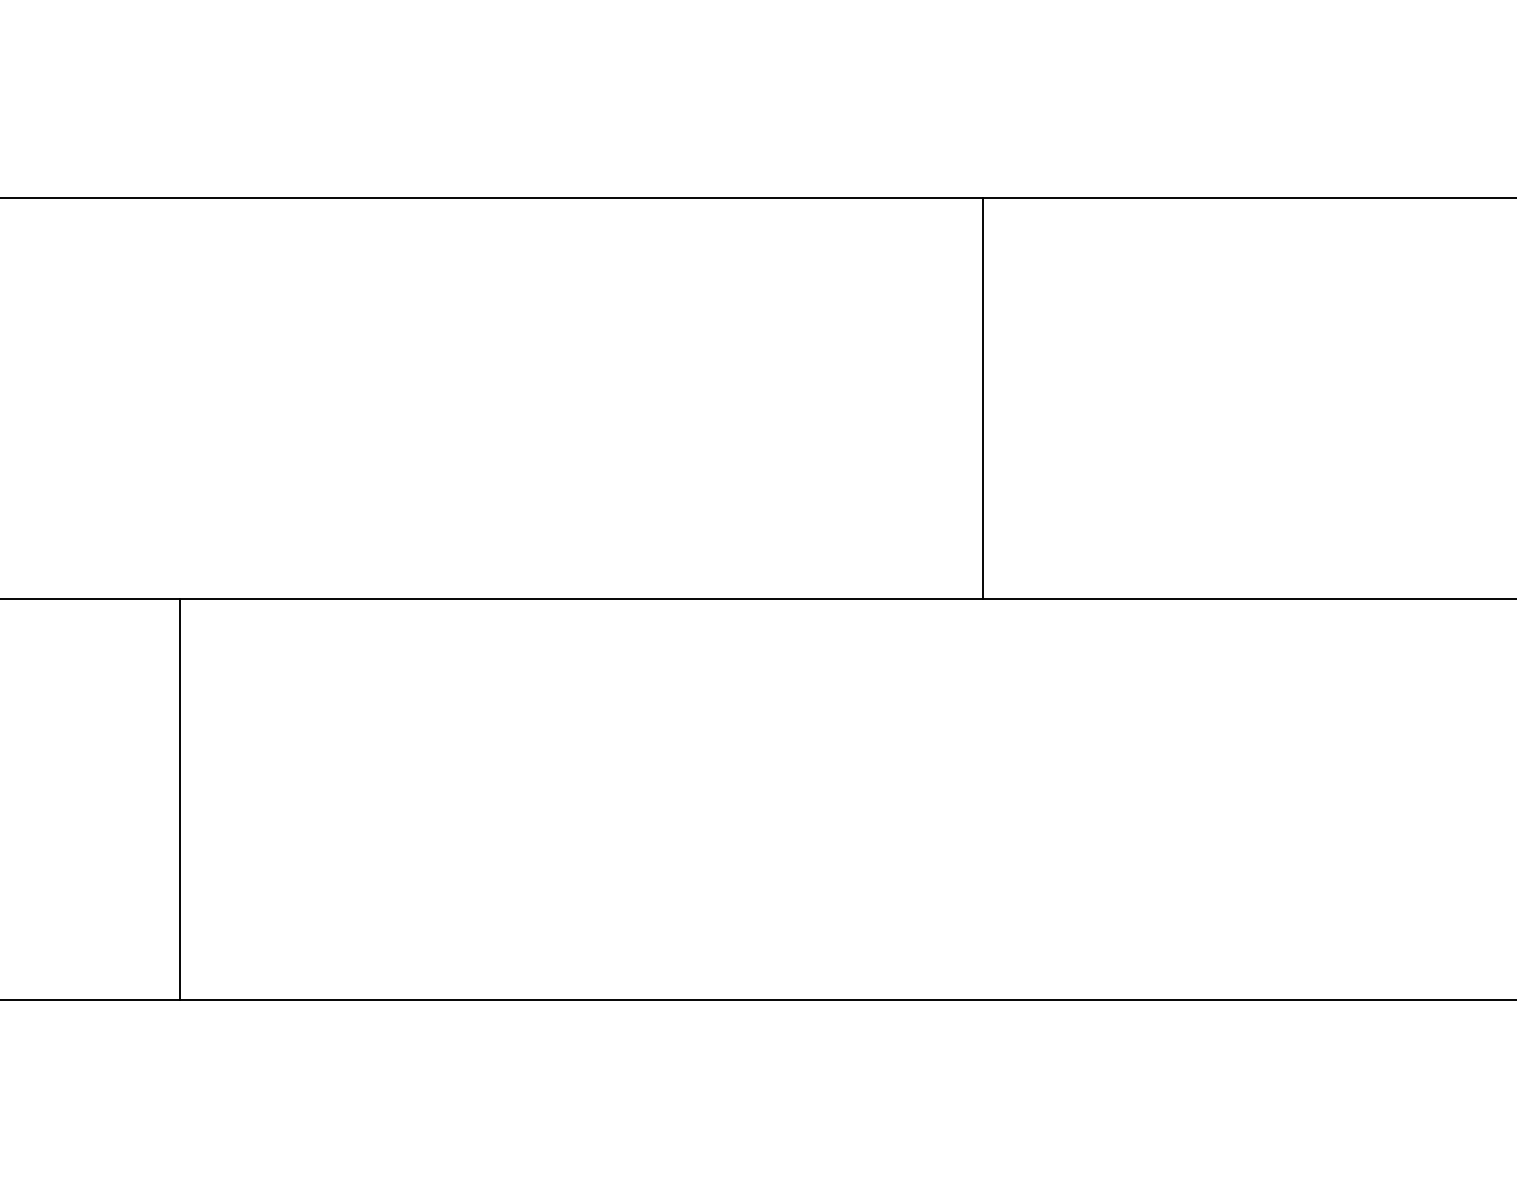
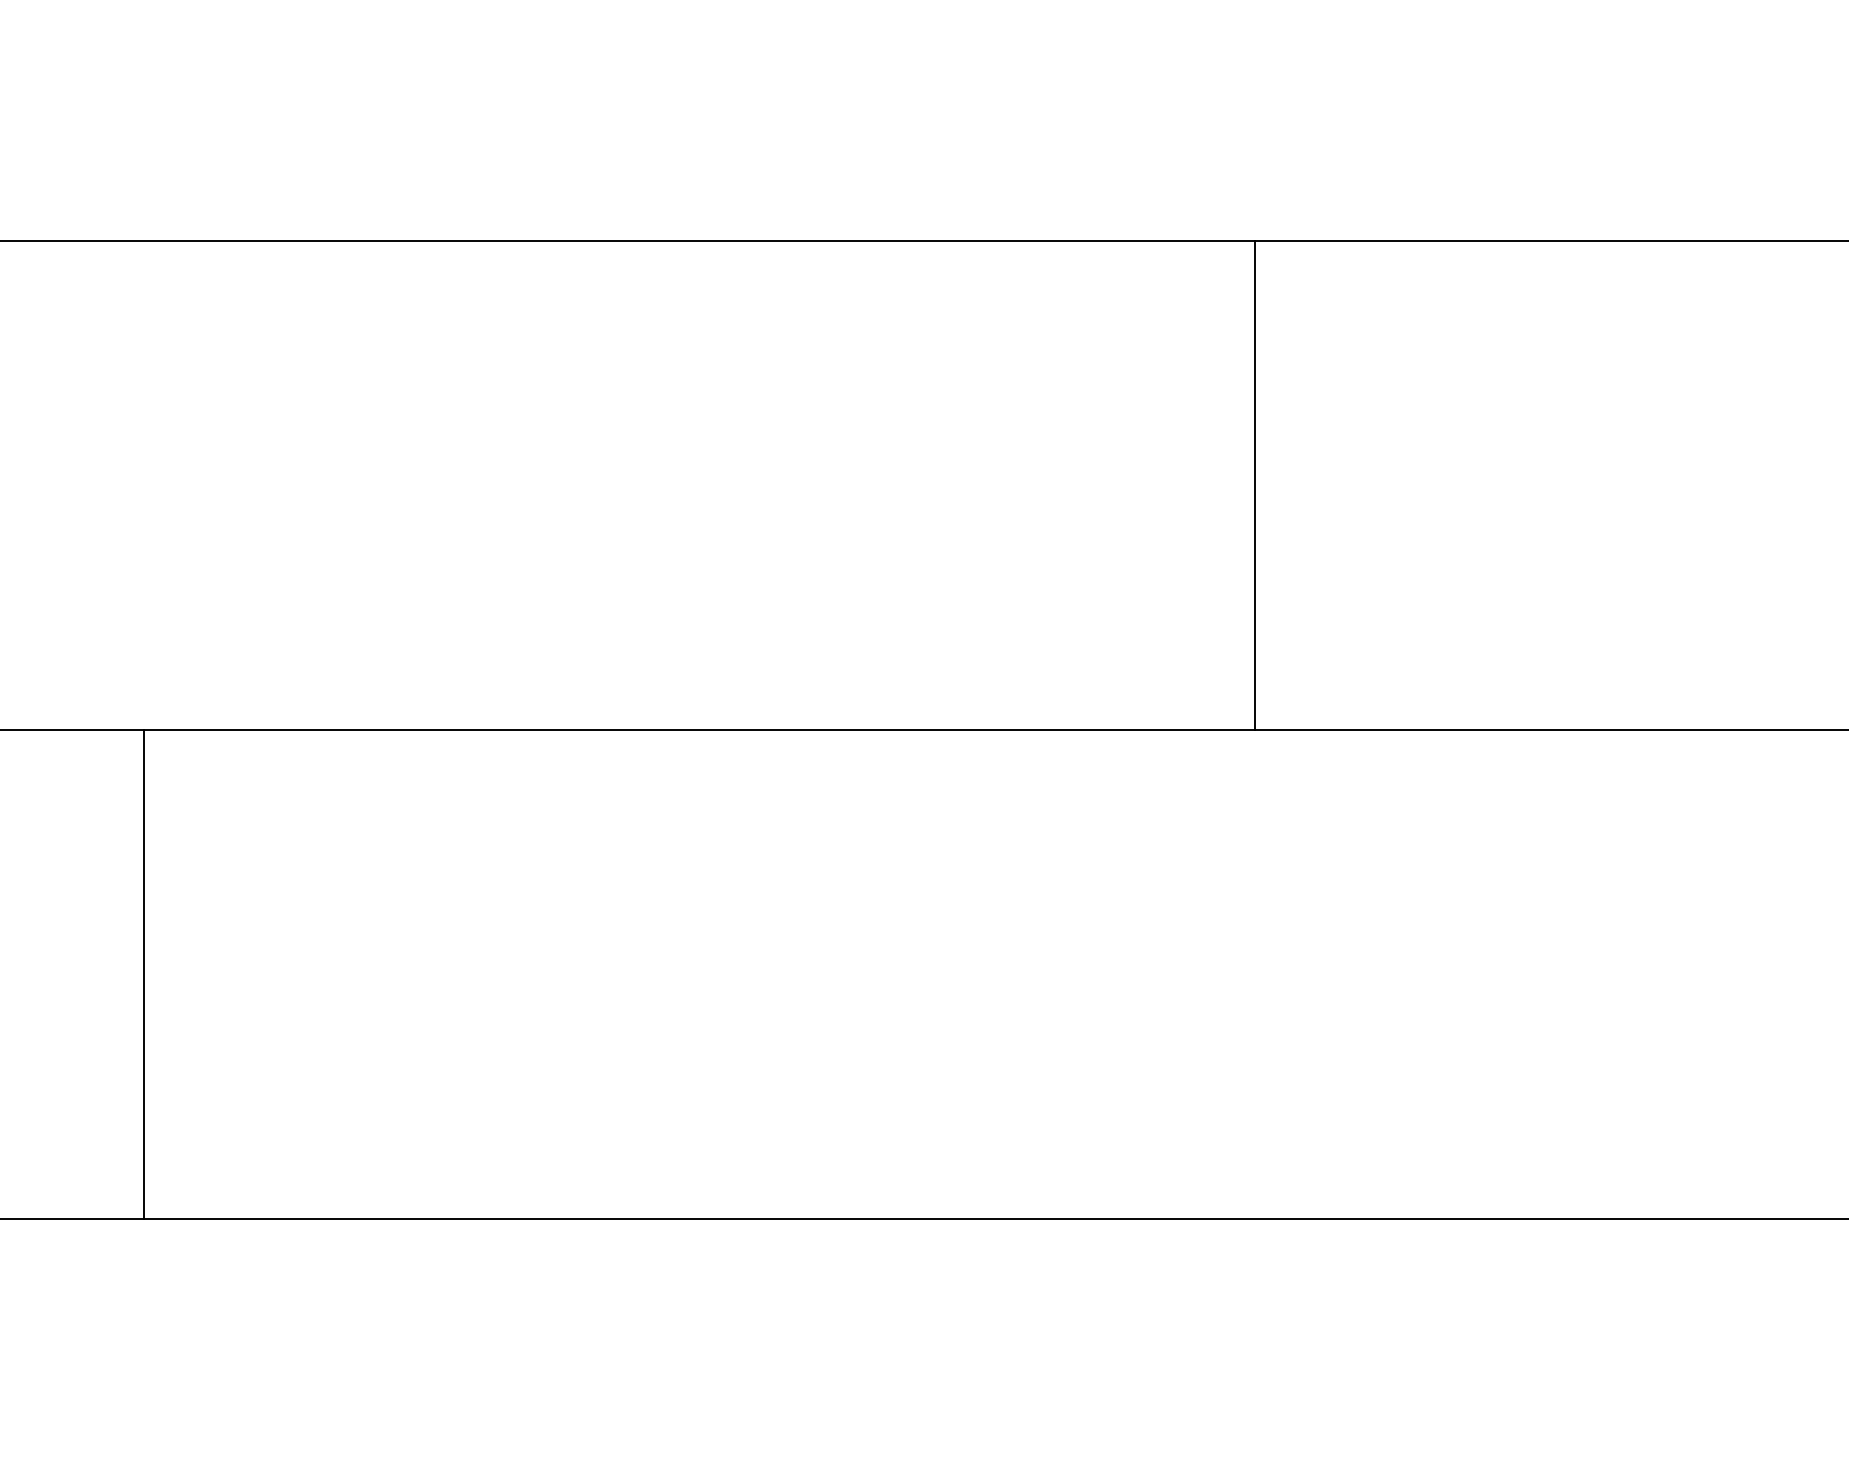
line: (983, 398) -> (1255, 485), moved
line: (179, 799) -> (143, 974), moved

